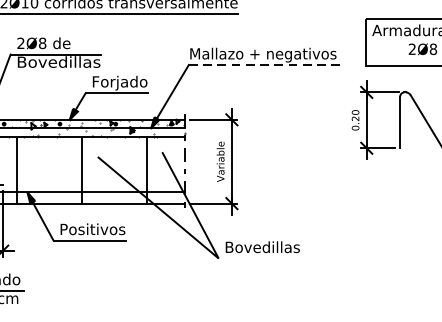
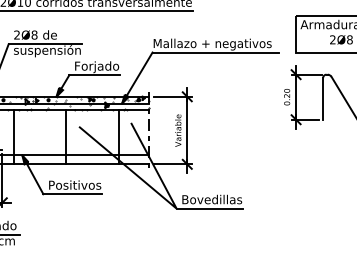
text: (58, 63) -> (47, 51), Bovedillas -> suspensión
line: (268, 64) -> (216, 52), dashed -> solid
line: (259, 258) -> (209, 208), added

